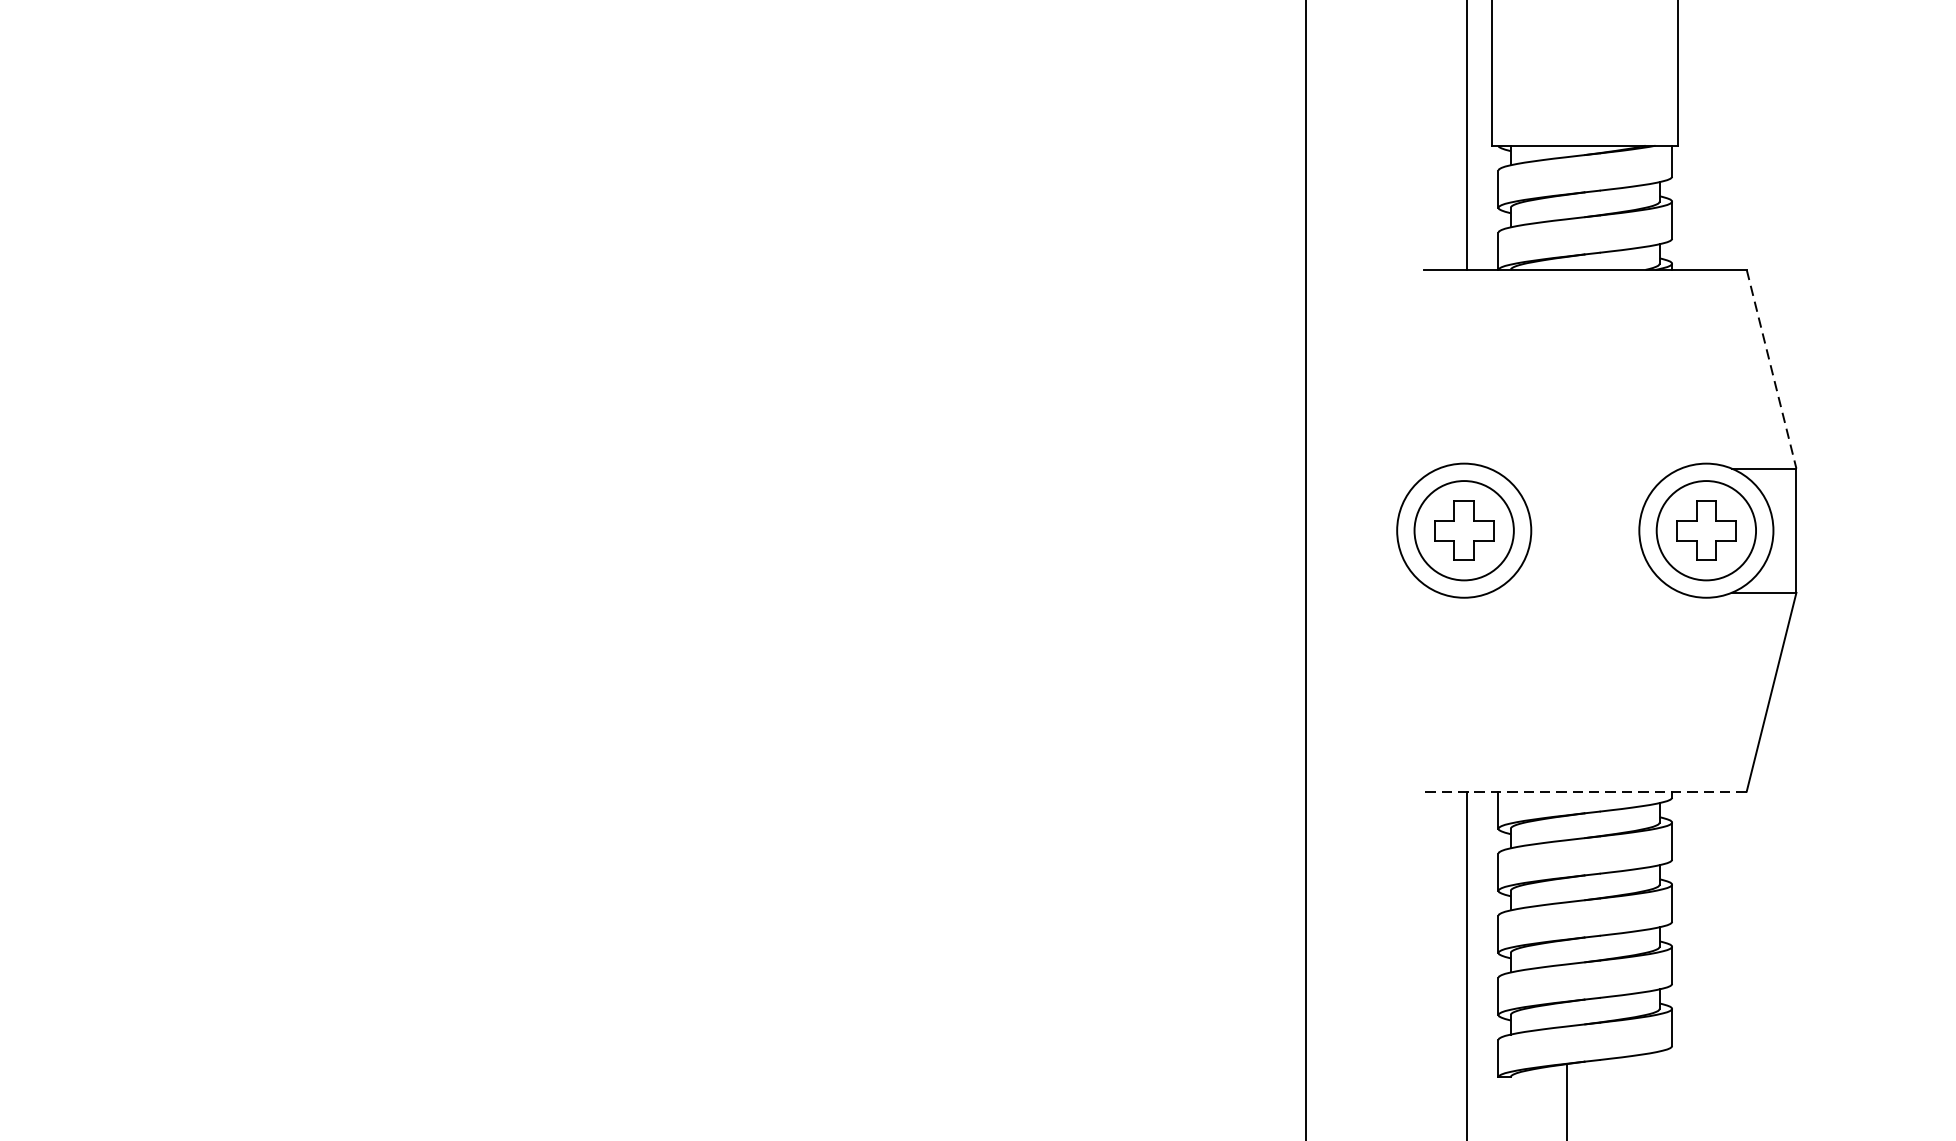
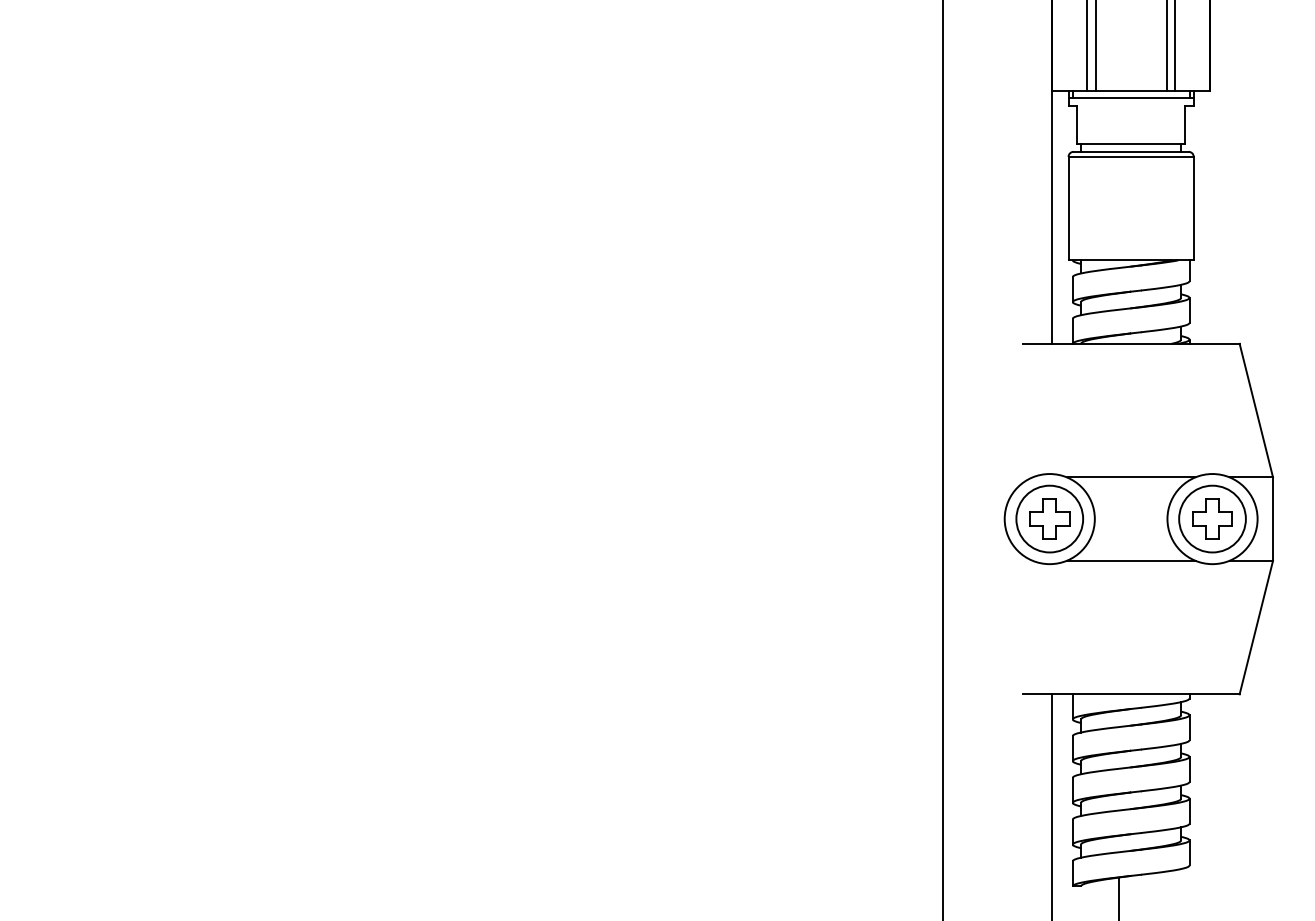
line: (1771, 369) -> (1256, 410), dashed -> solid
line: (1584, 468) -> (1130, 477), added
line: (1584, 592) -> (1130, 560), added
line: (1584, 791) -> (1130, 694), dashed -> solid

